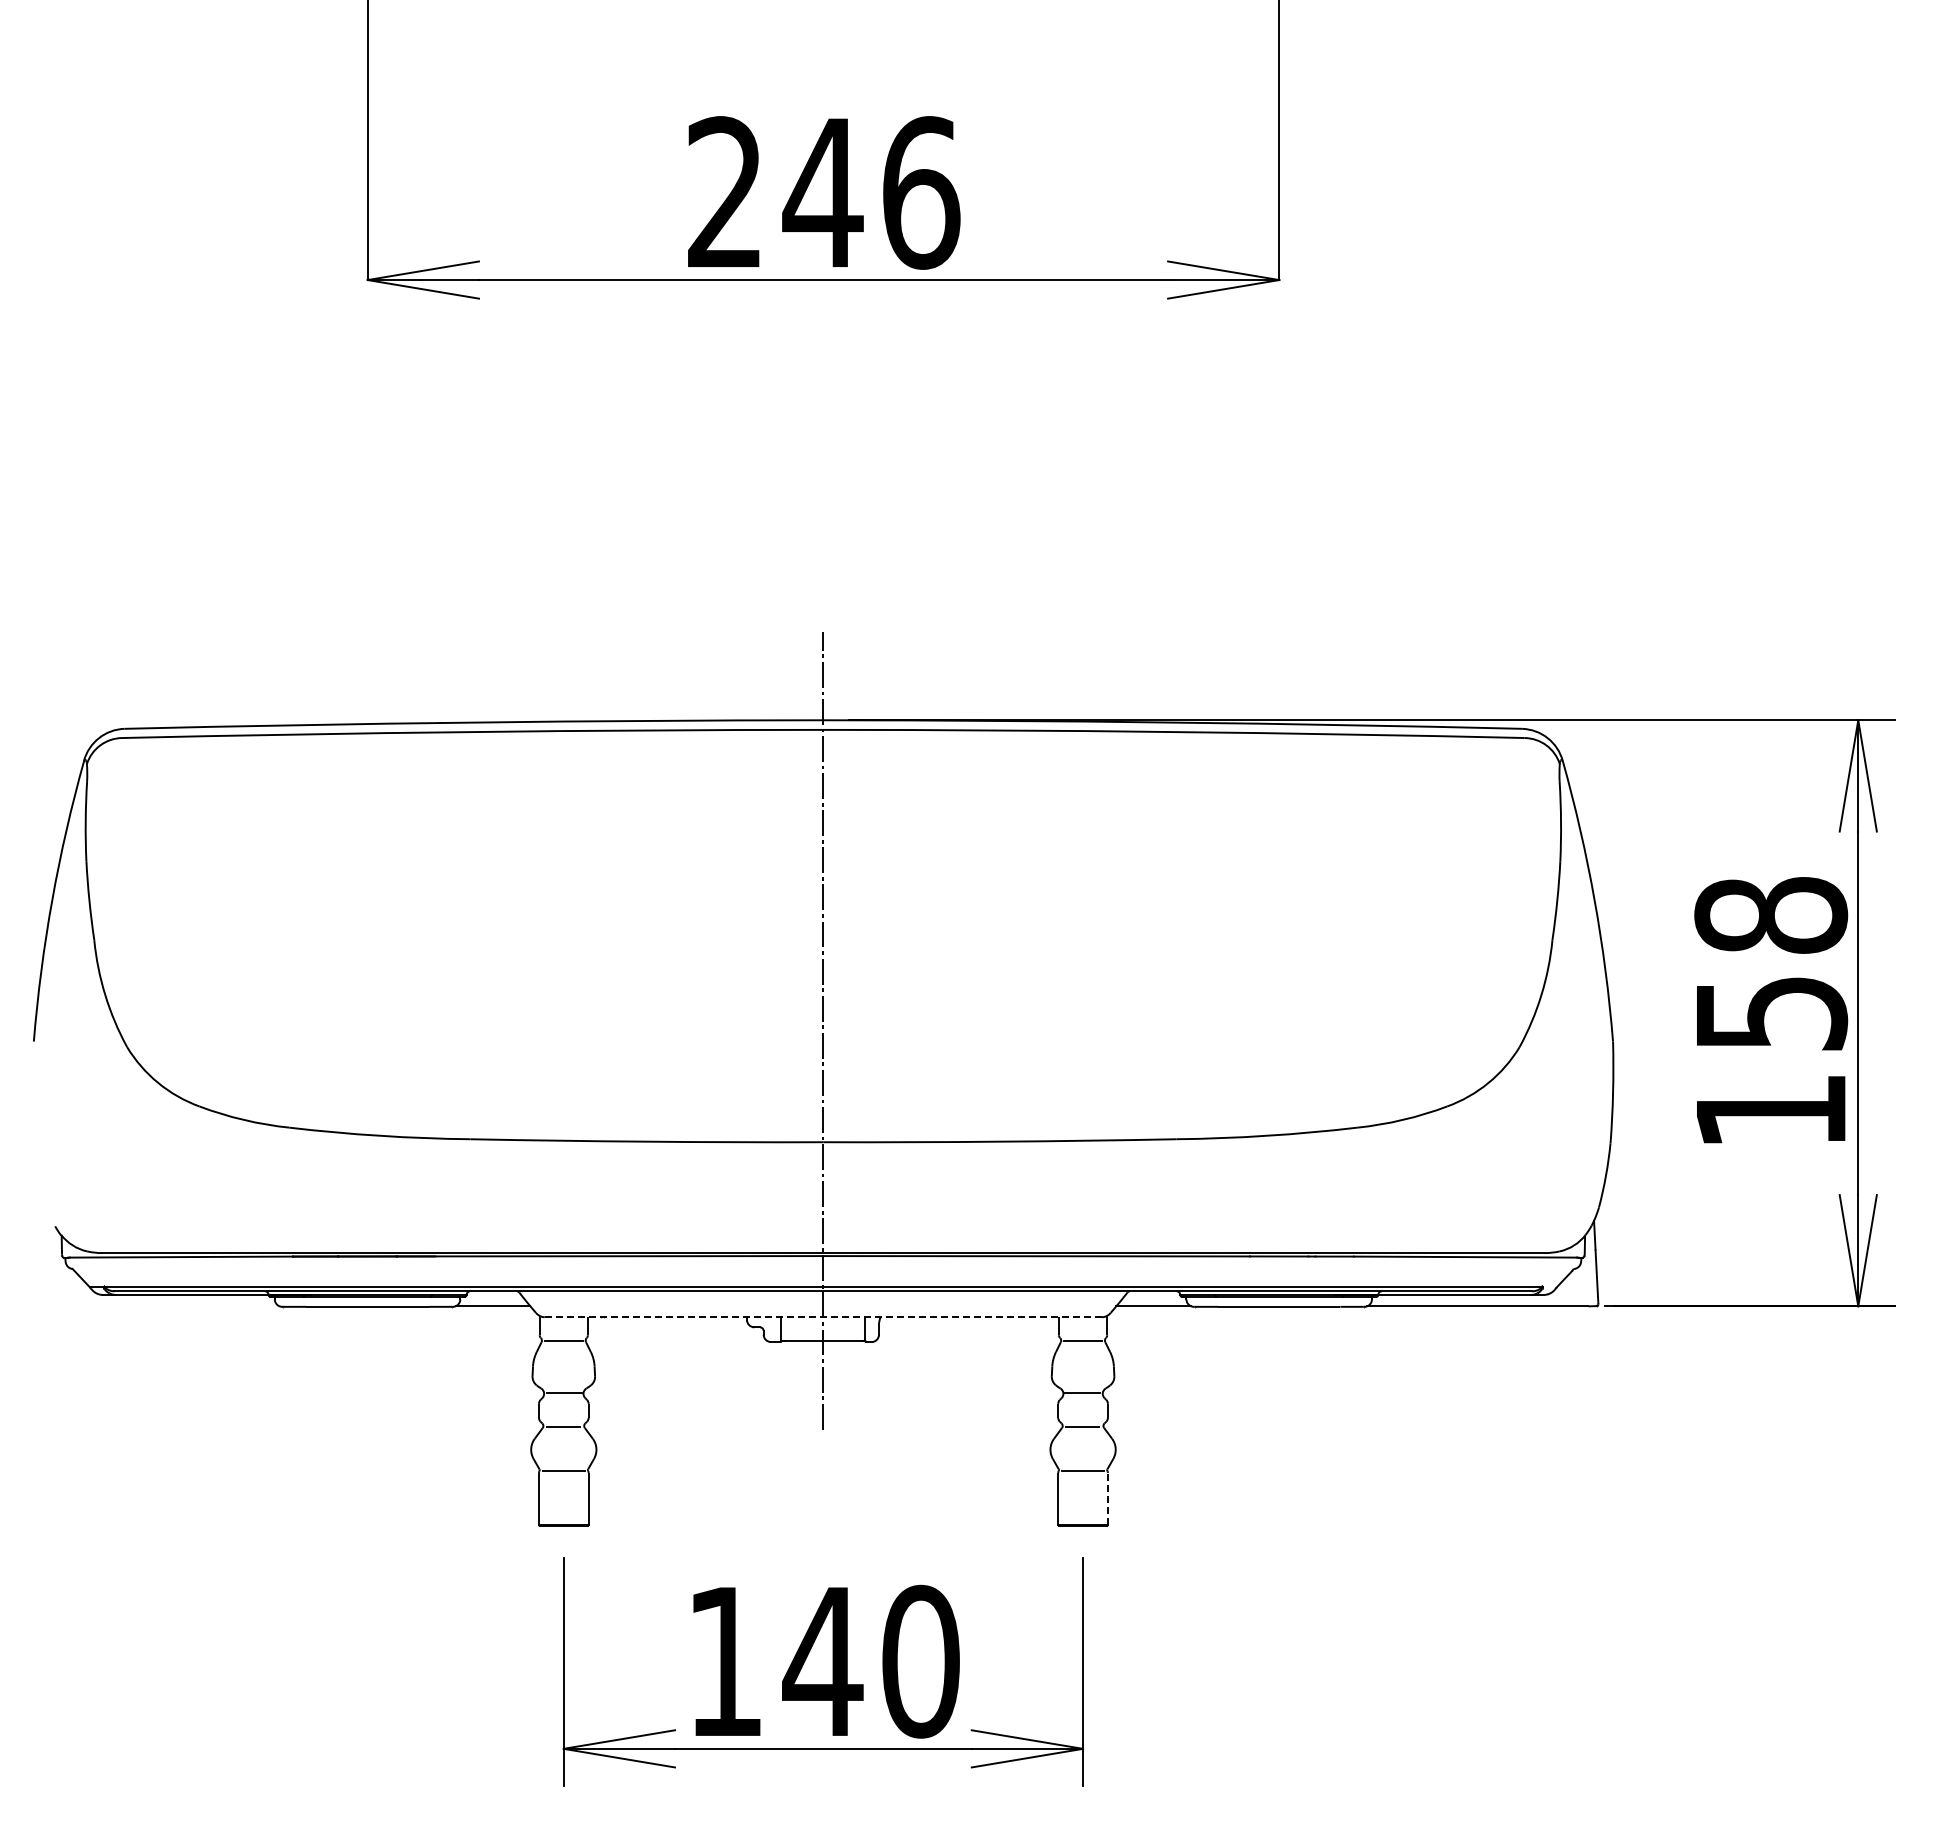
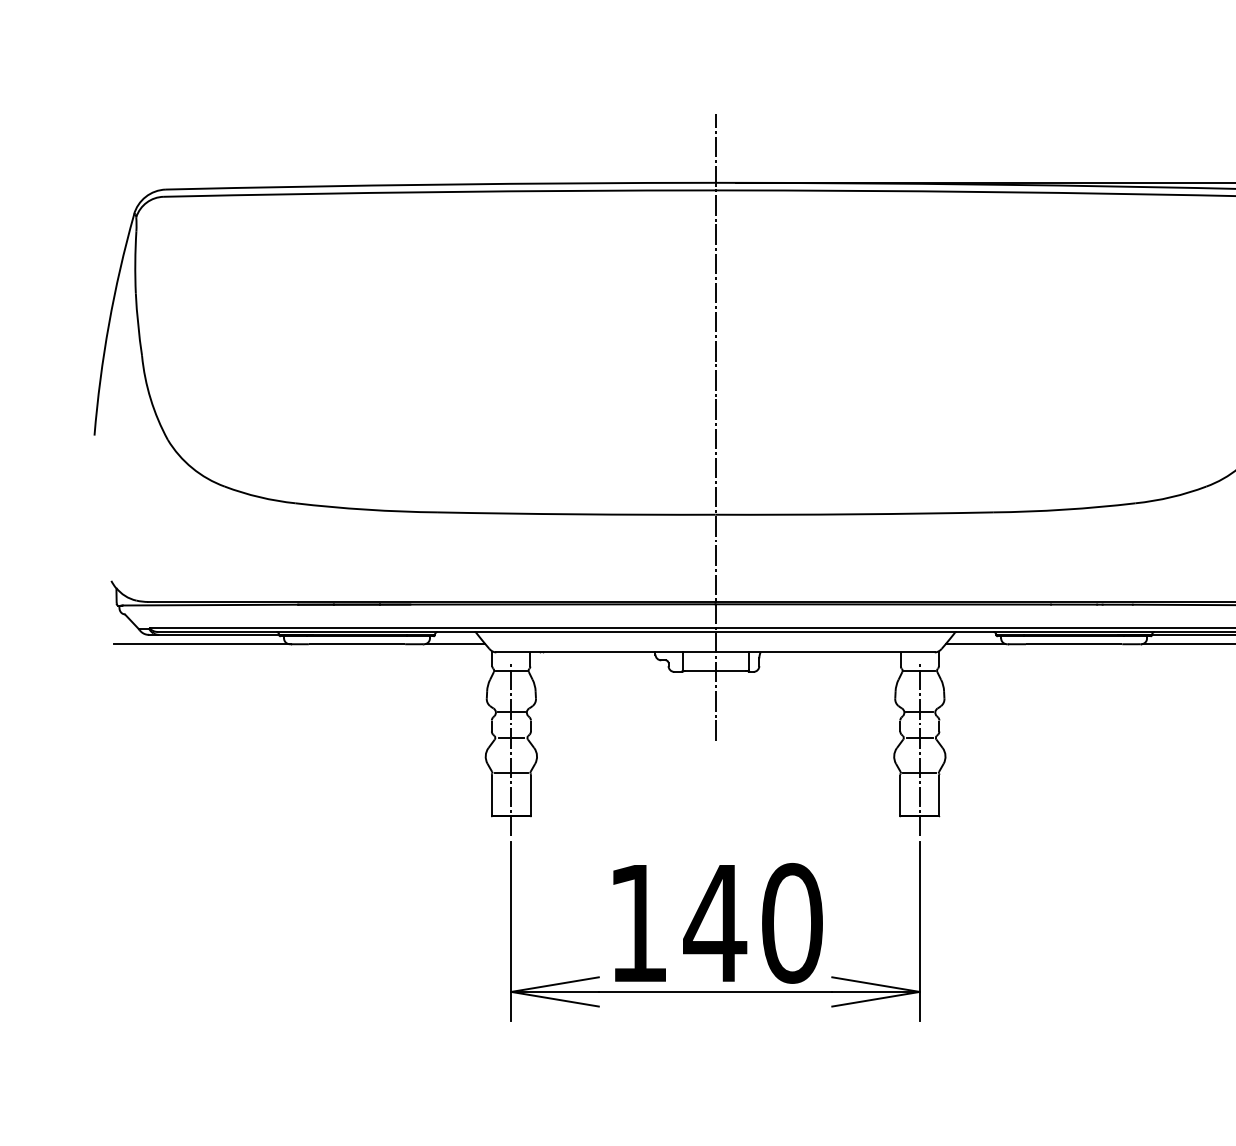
line: (169, 1306) -> (201, 643), added
line: (823, 1317) -> (715, 652), dashed -> solid
line: (563, 1441) -> (511, 750), added
line: (1083, 1441) -> (920, 750), added
line: (1107, 1498) -> (939, 794), dashed -> solid

